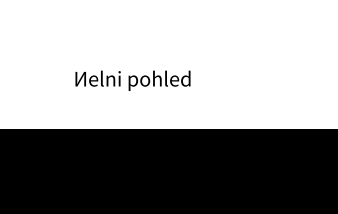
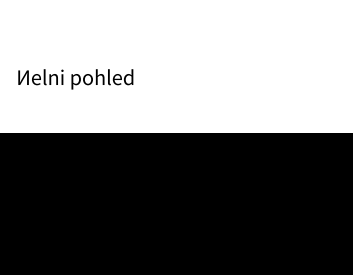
text: (132, 80) -> (75, 79), moved

